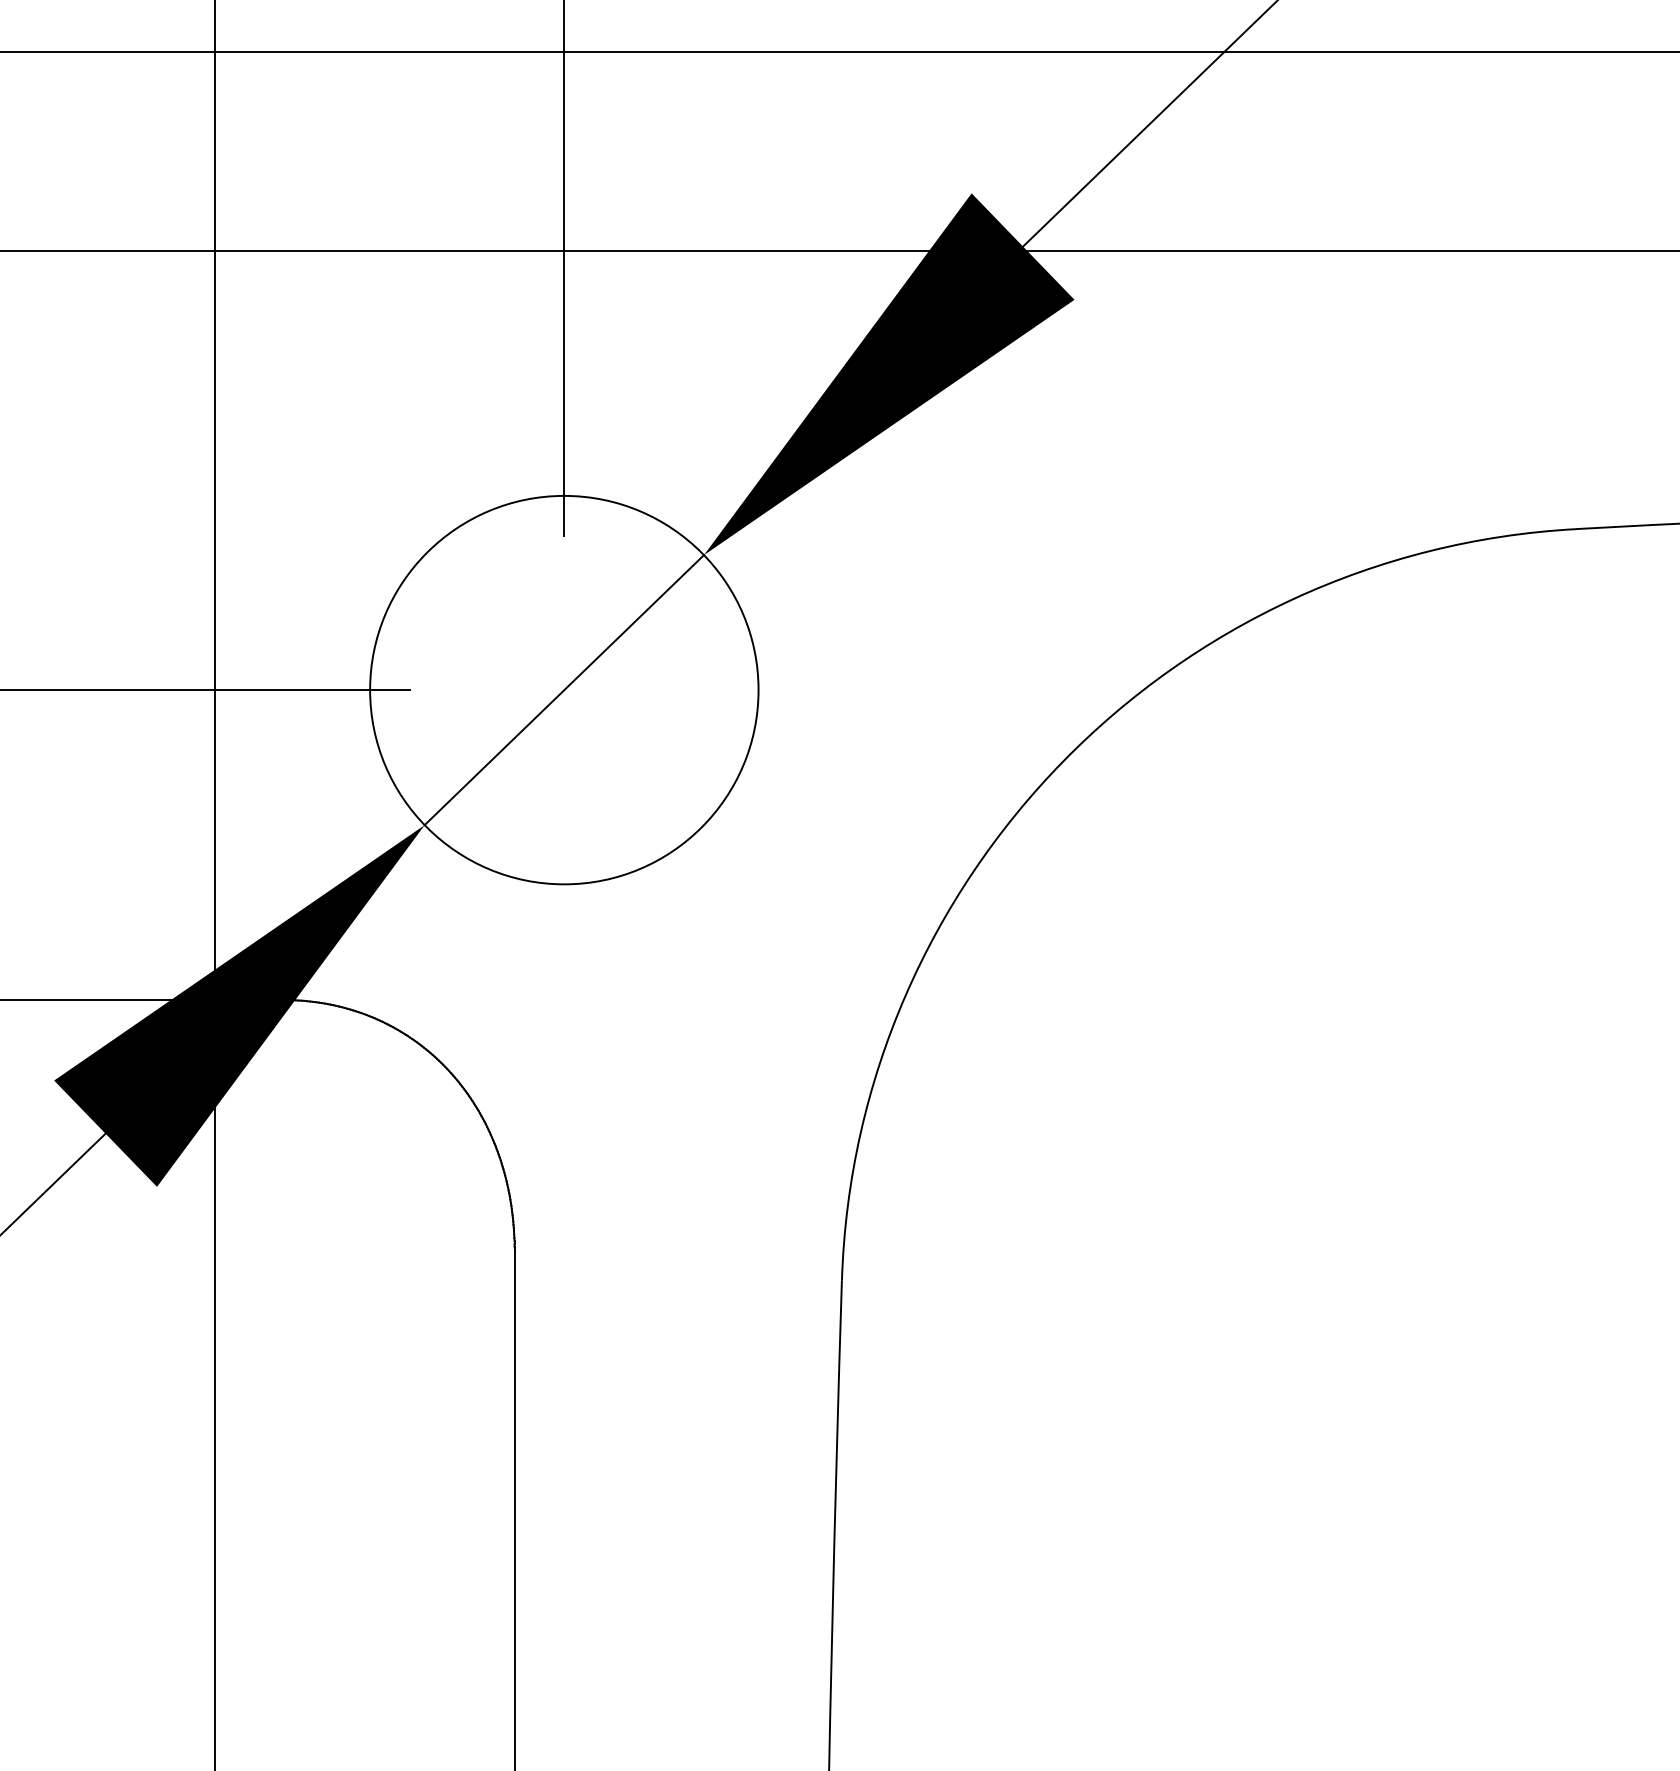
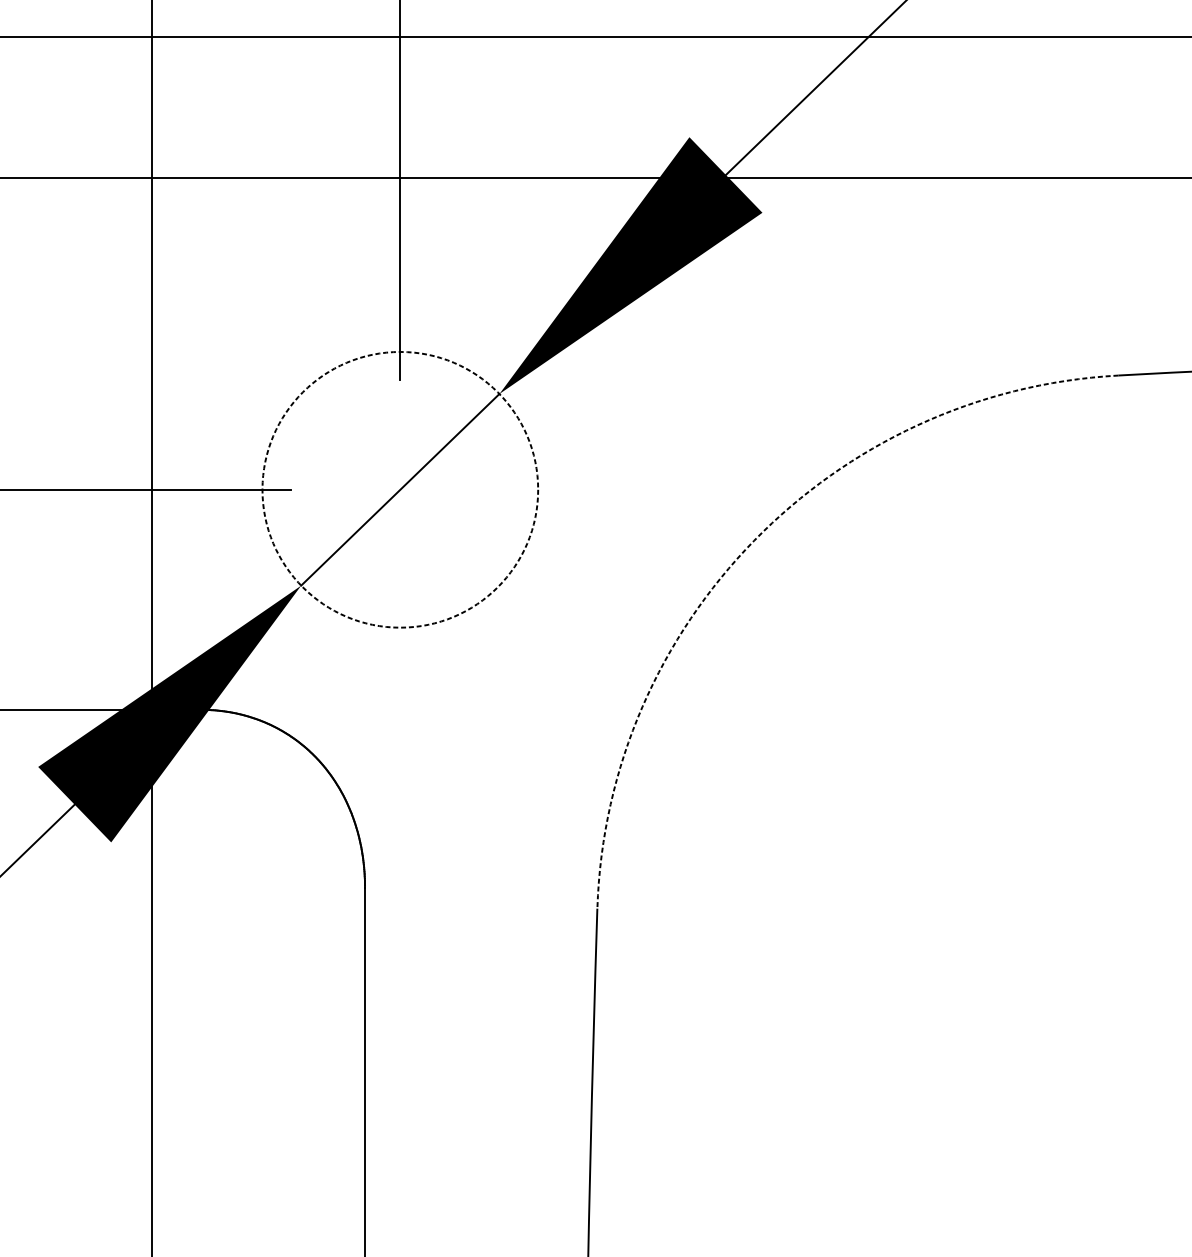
circle: (564, 689) -> (400, 489), solid -> dashed
arc: (1062, 761) -> (753, 540), solid -> dashed

